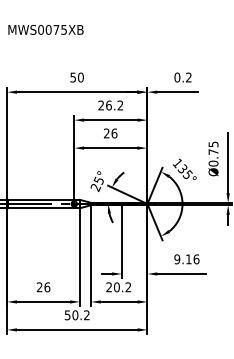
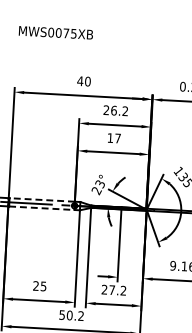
text: (73, 77) -> (80, 81), 50 -> 40
text: (110, 133) -> (114, 138), 26 -> 17
text: (98, 179) -> (99, 182), 25° -> 23°
line: (40, 199) -> (41, 199), solid -> dashed
line: (41, 208) -> (42, 208), solid -> dashed
text: (47, 287) -> (43, 286), 26 -> 25
text: (116, 287) -> (111, 290), 20.2 -> 27.2

